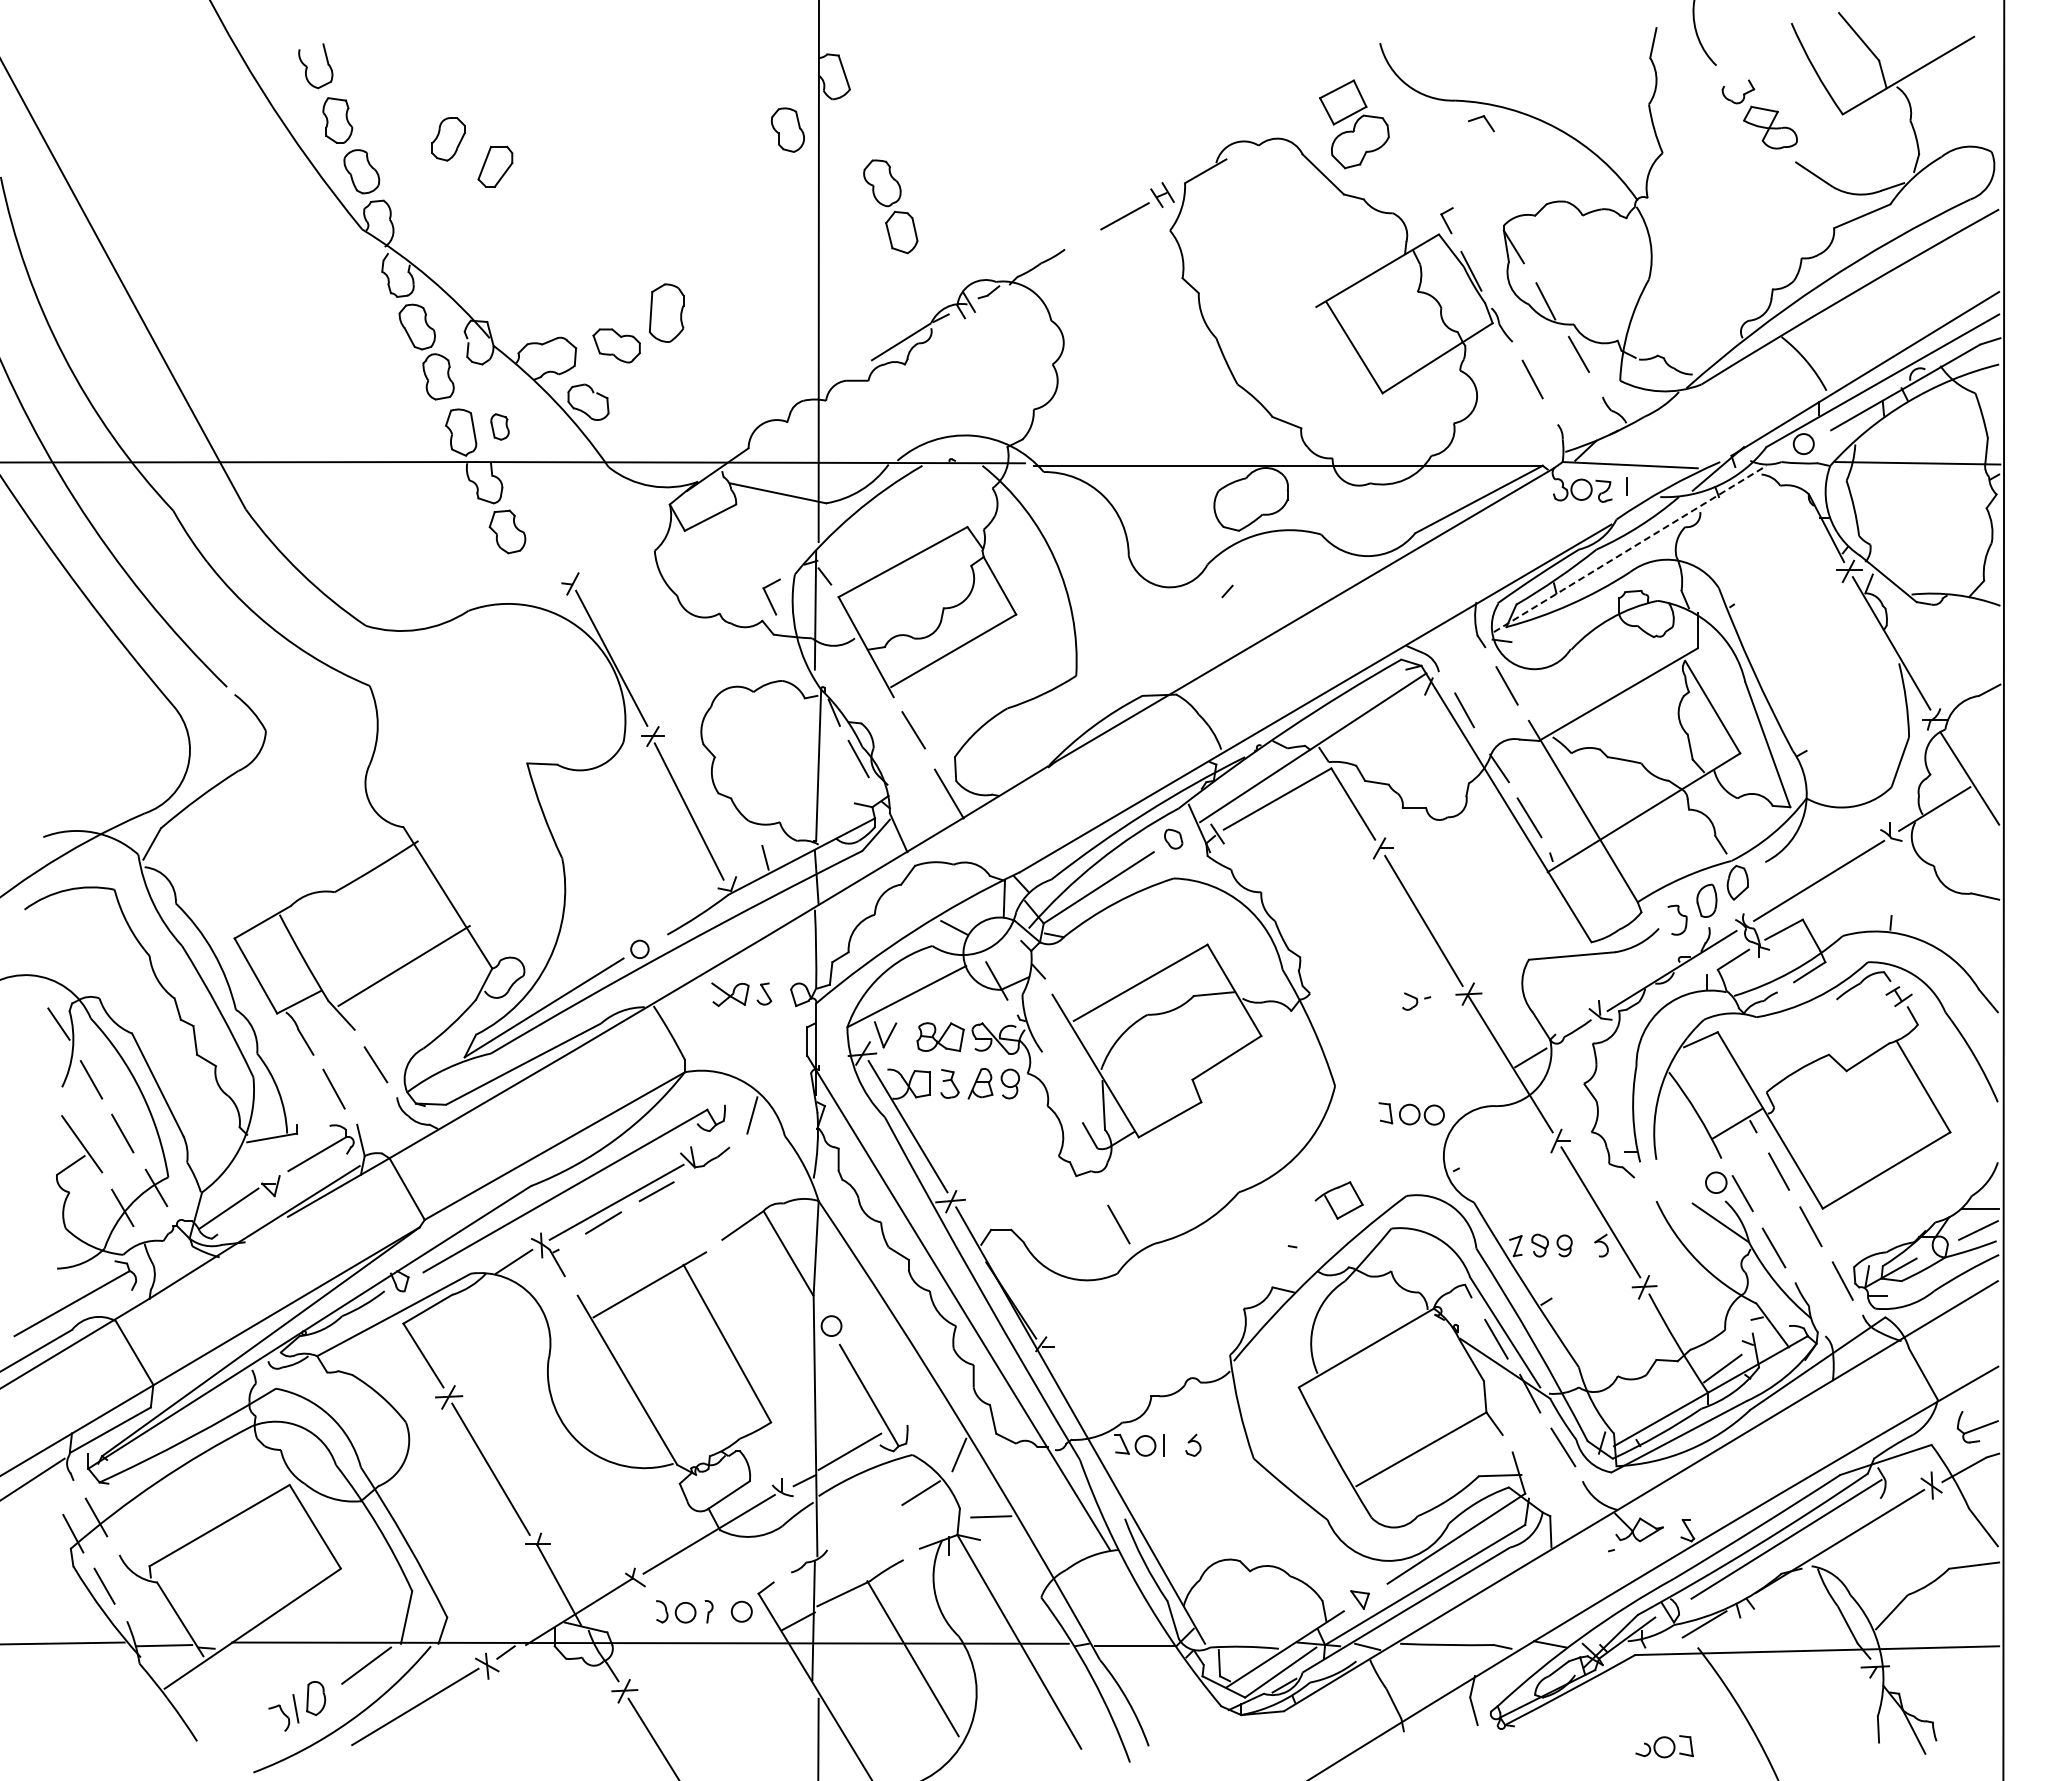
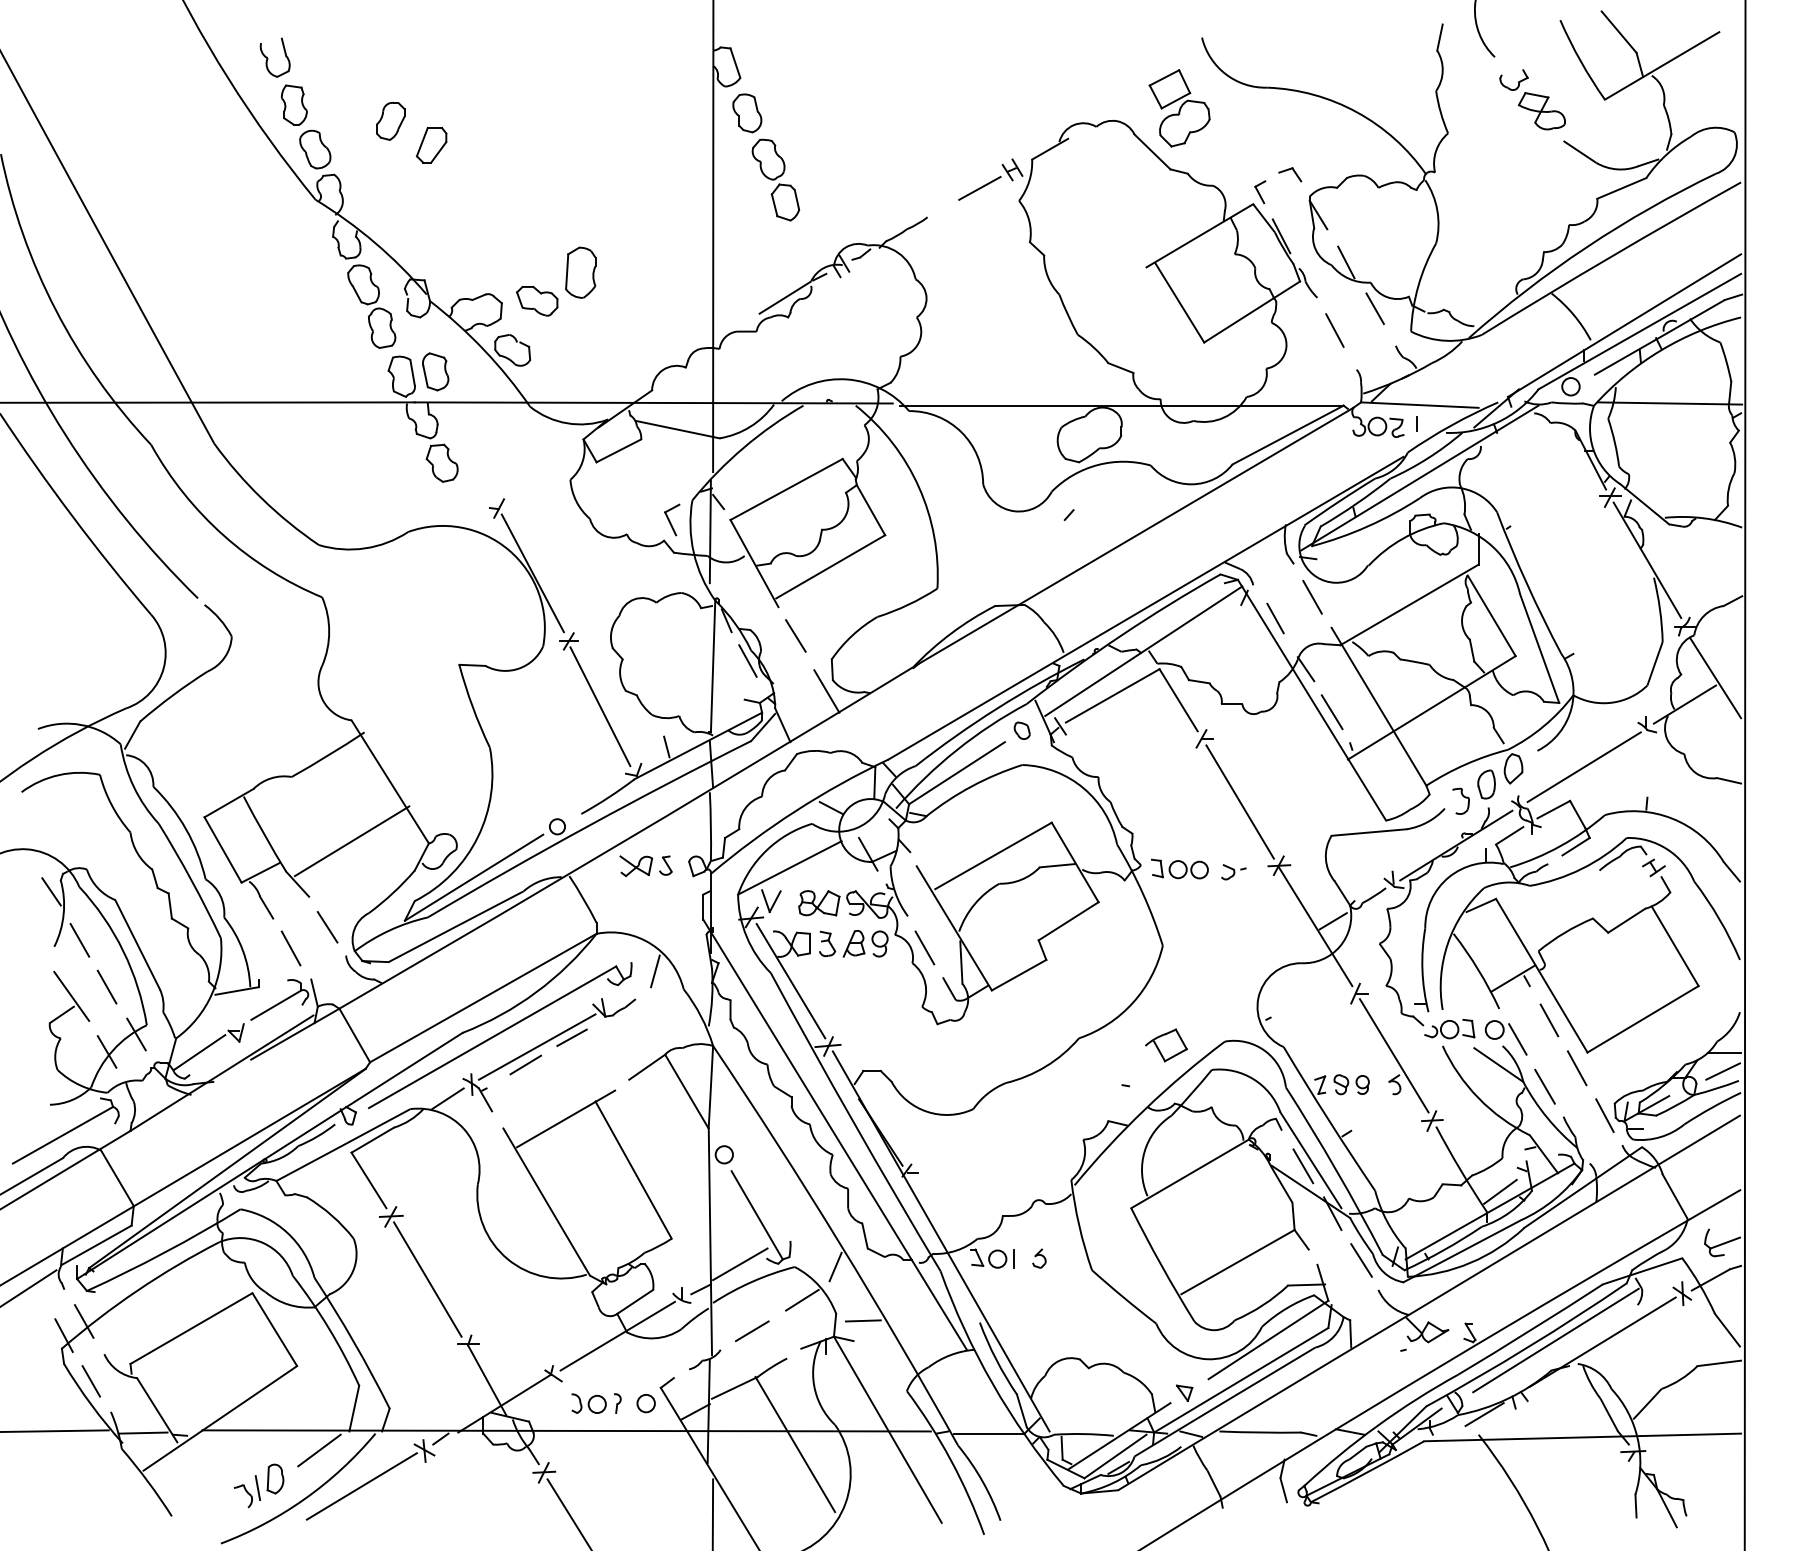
part: (1481, 123) -> (1290, 174), moved
part: (787, 129) -> (746, 112), moved
part: (499, 426) -> (435, 371), size x1.67
line: (1630, 548) -> (1420, 477), dashed -> solid
part: (1411, 1113) -> (1179, 868), moved
line: (1118, 1224) -> (924, 947), moved
line: (863, 1528) -> (752, 1331), added
part: (1664, 1746) -> (1449, 1028), moved

